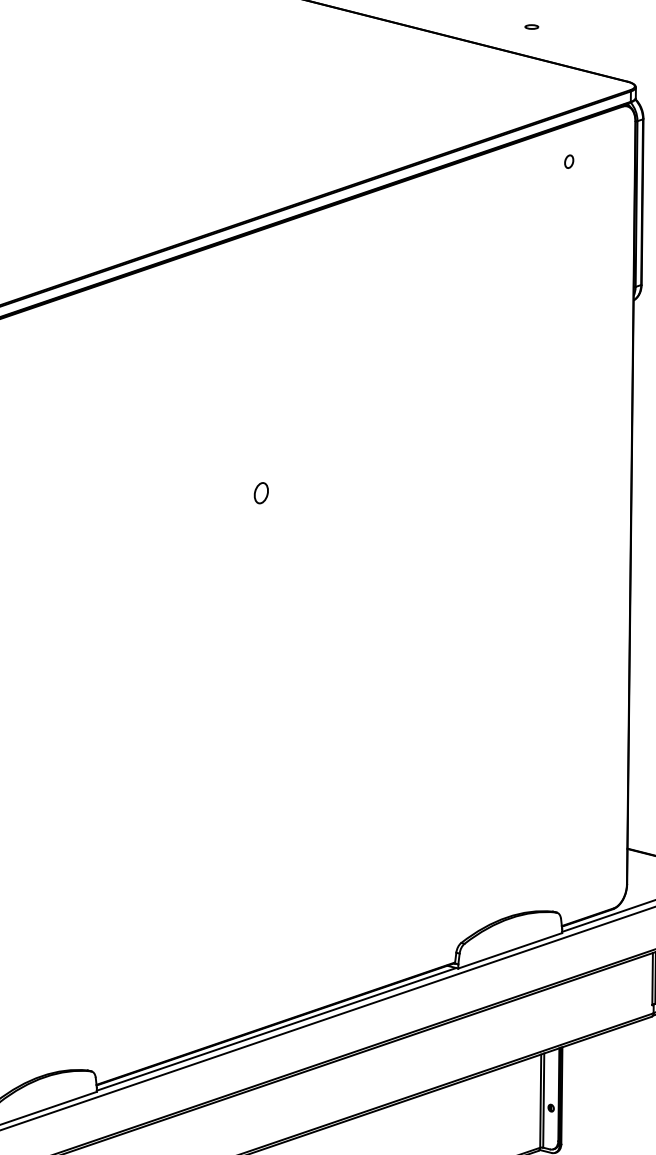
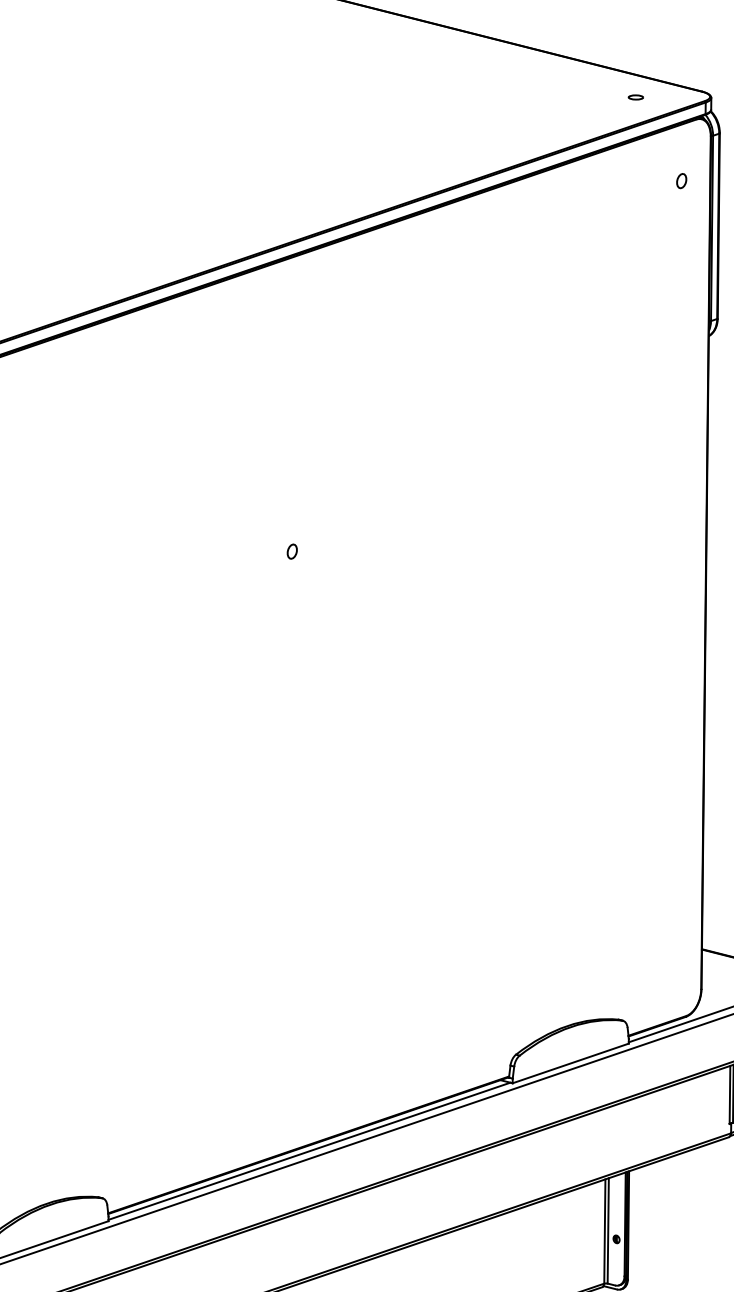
part: (531, 27) -> (635, 97), moved
part: (569, 162) -> (681, 181), moved
part: (260, 492) -> (291, 551), size x0.62

